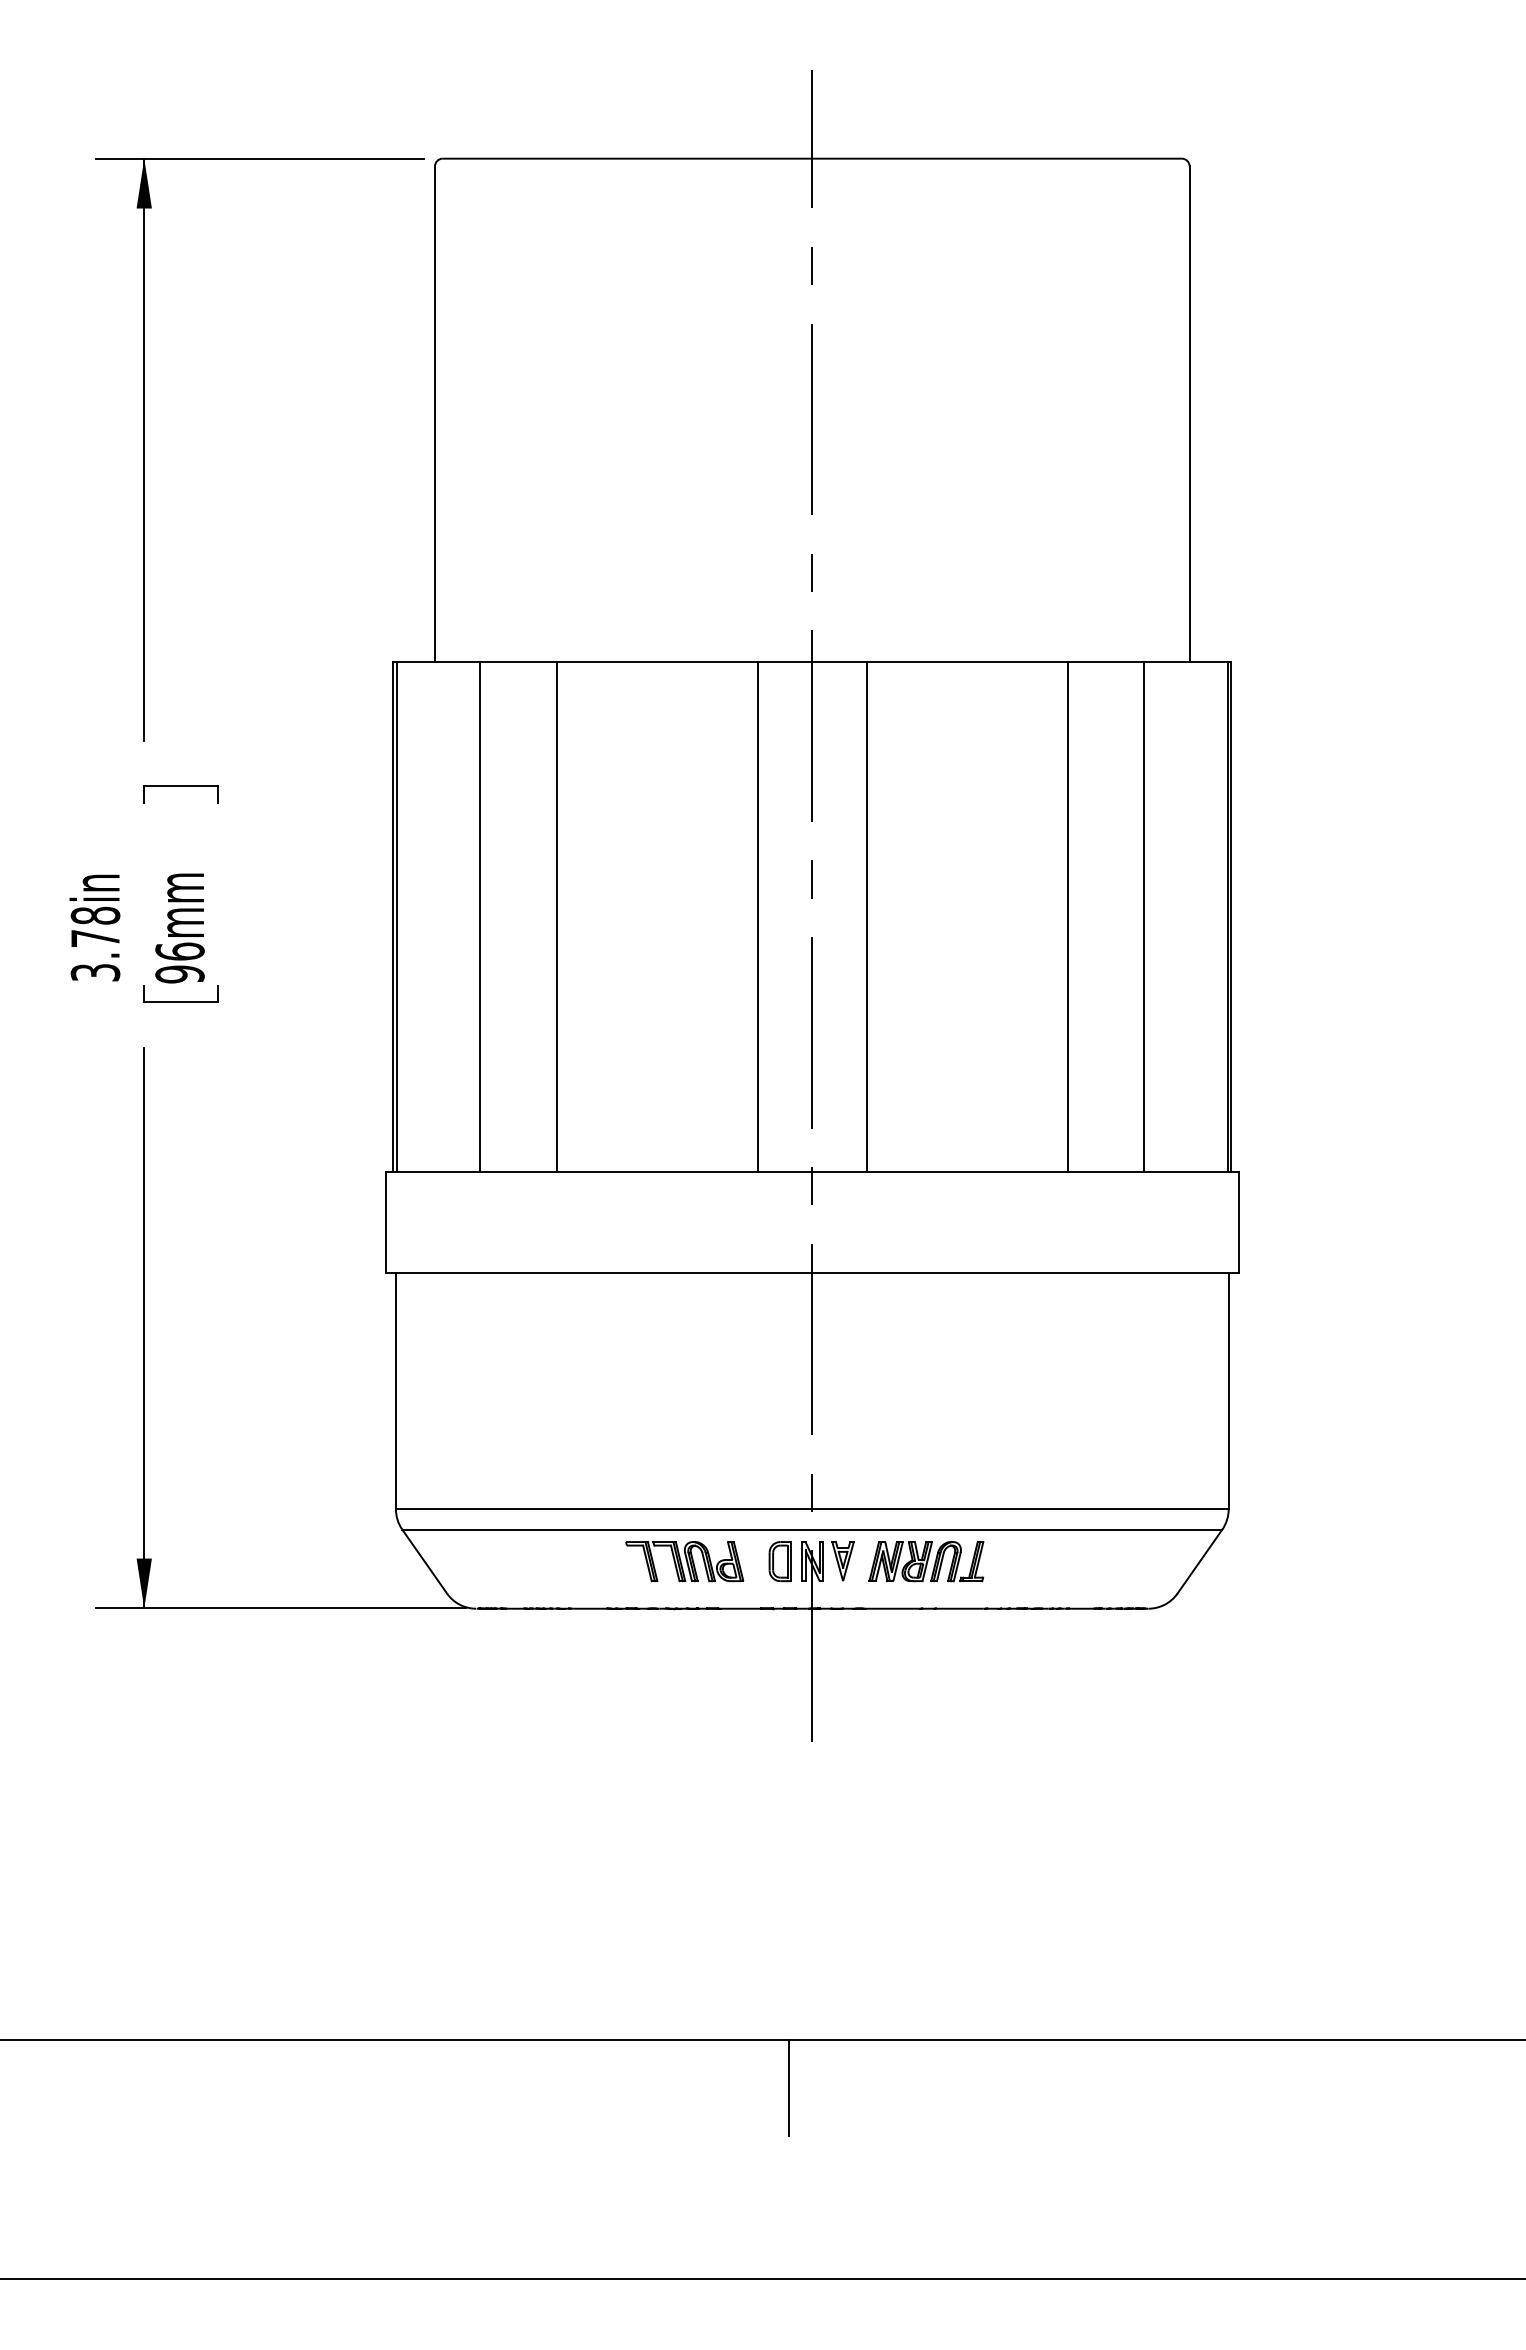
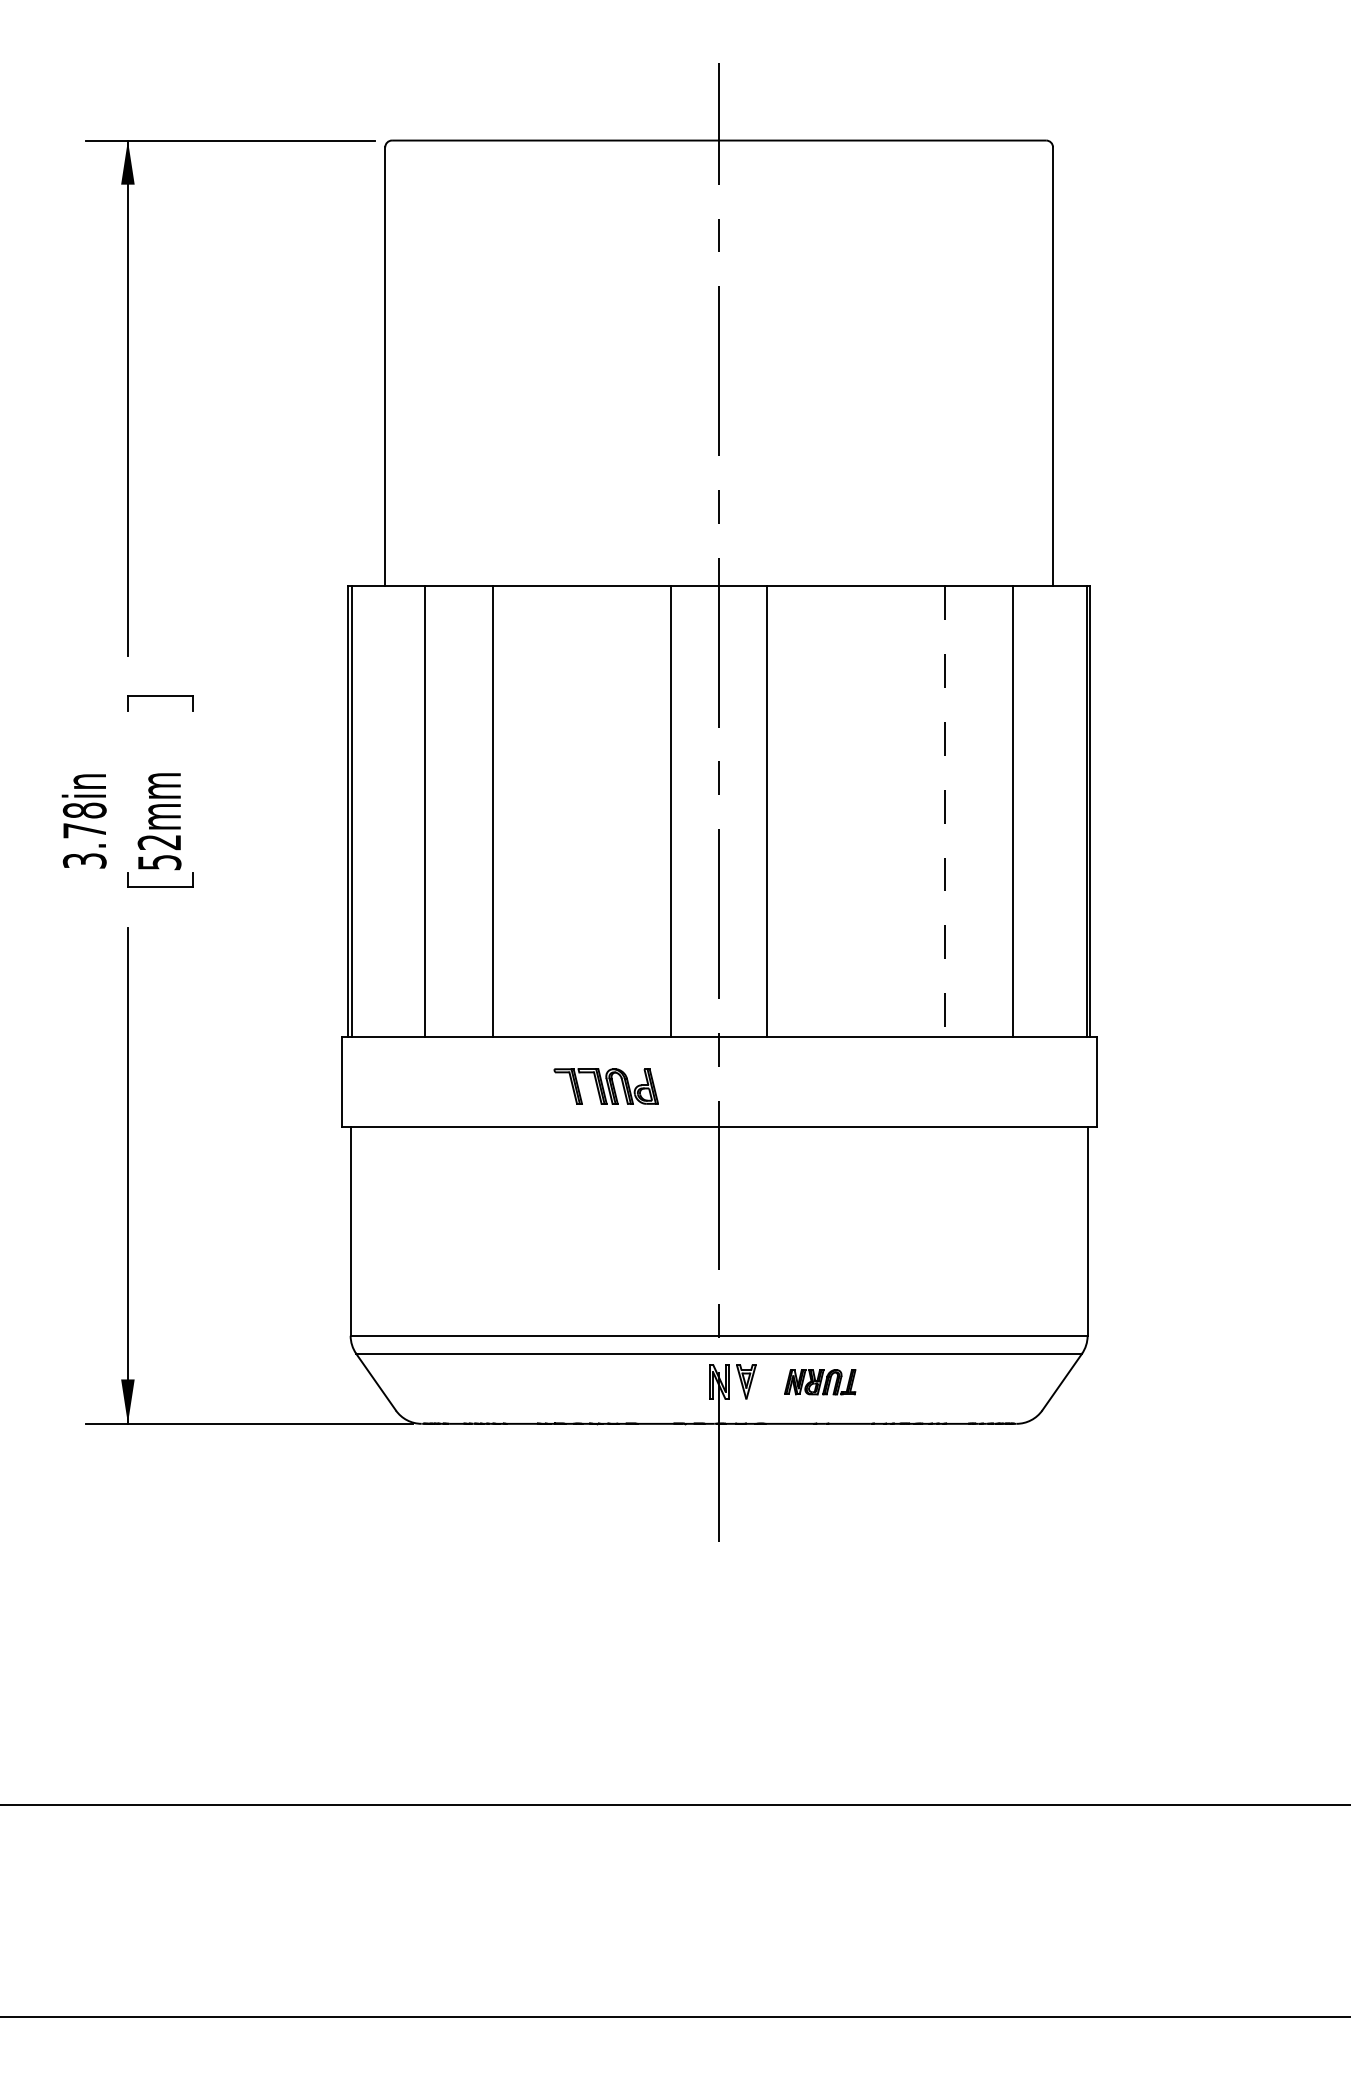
line: (1067, 916) -> (944, 811), solid -> dashed
text: (179, 962) -> (159, 851), 96mm -> 52mm
part: (684, 1561) -> (606, 1086), moved
part: (779, 1561) -> (690, 1382), removed
part: (926, 1561) -> (820, 1382), size x0.7
line: (789, 2087) -> (698, 1847), removed

